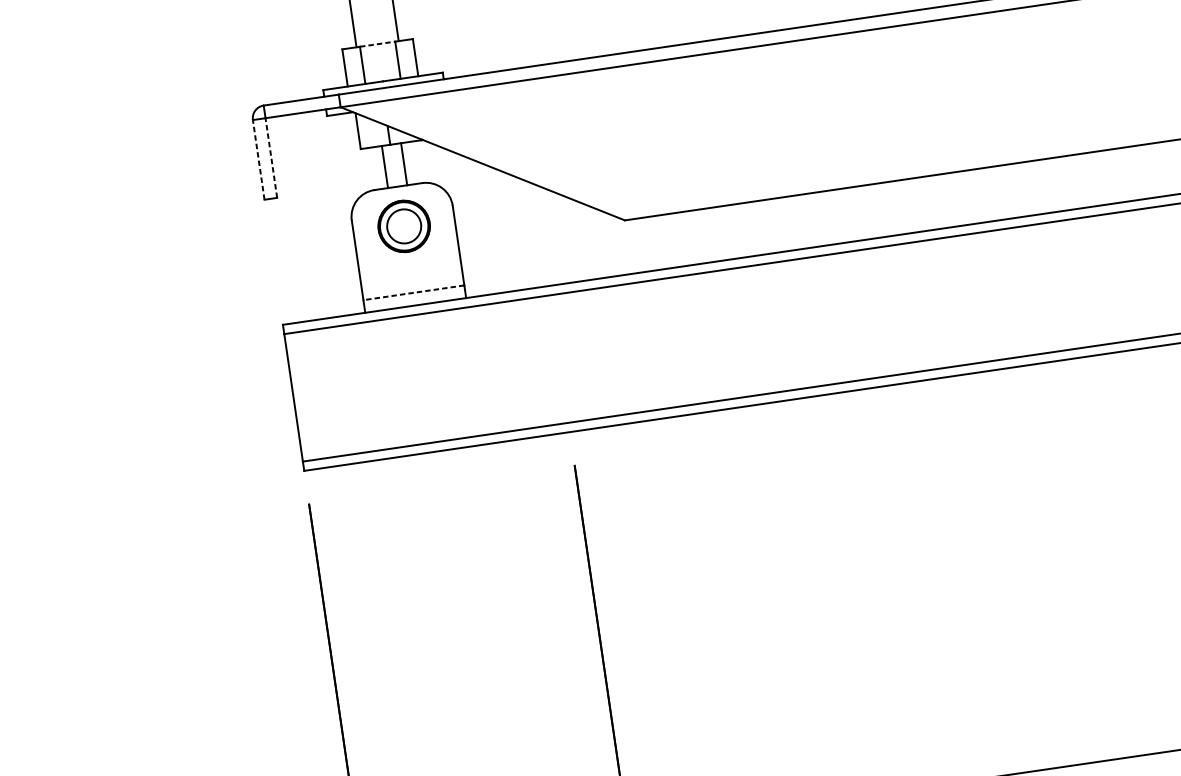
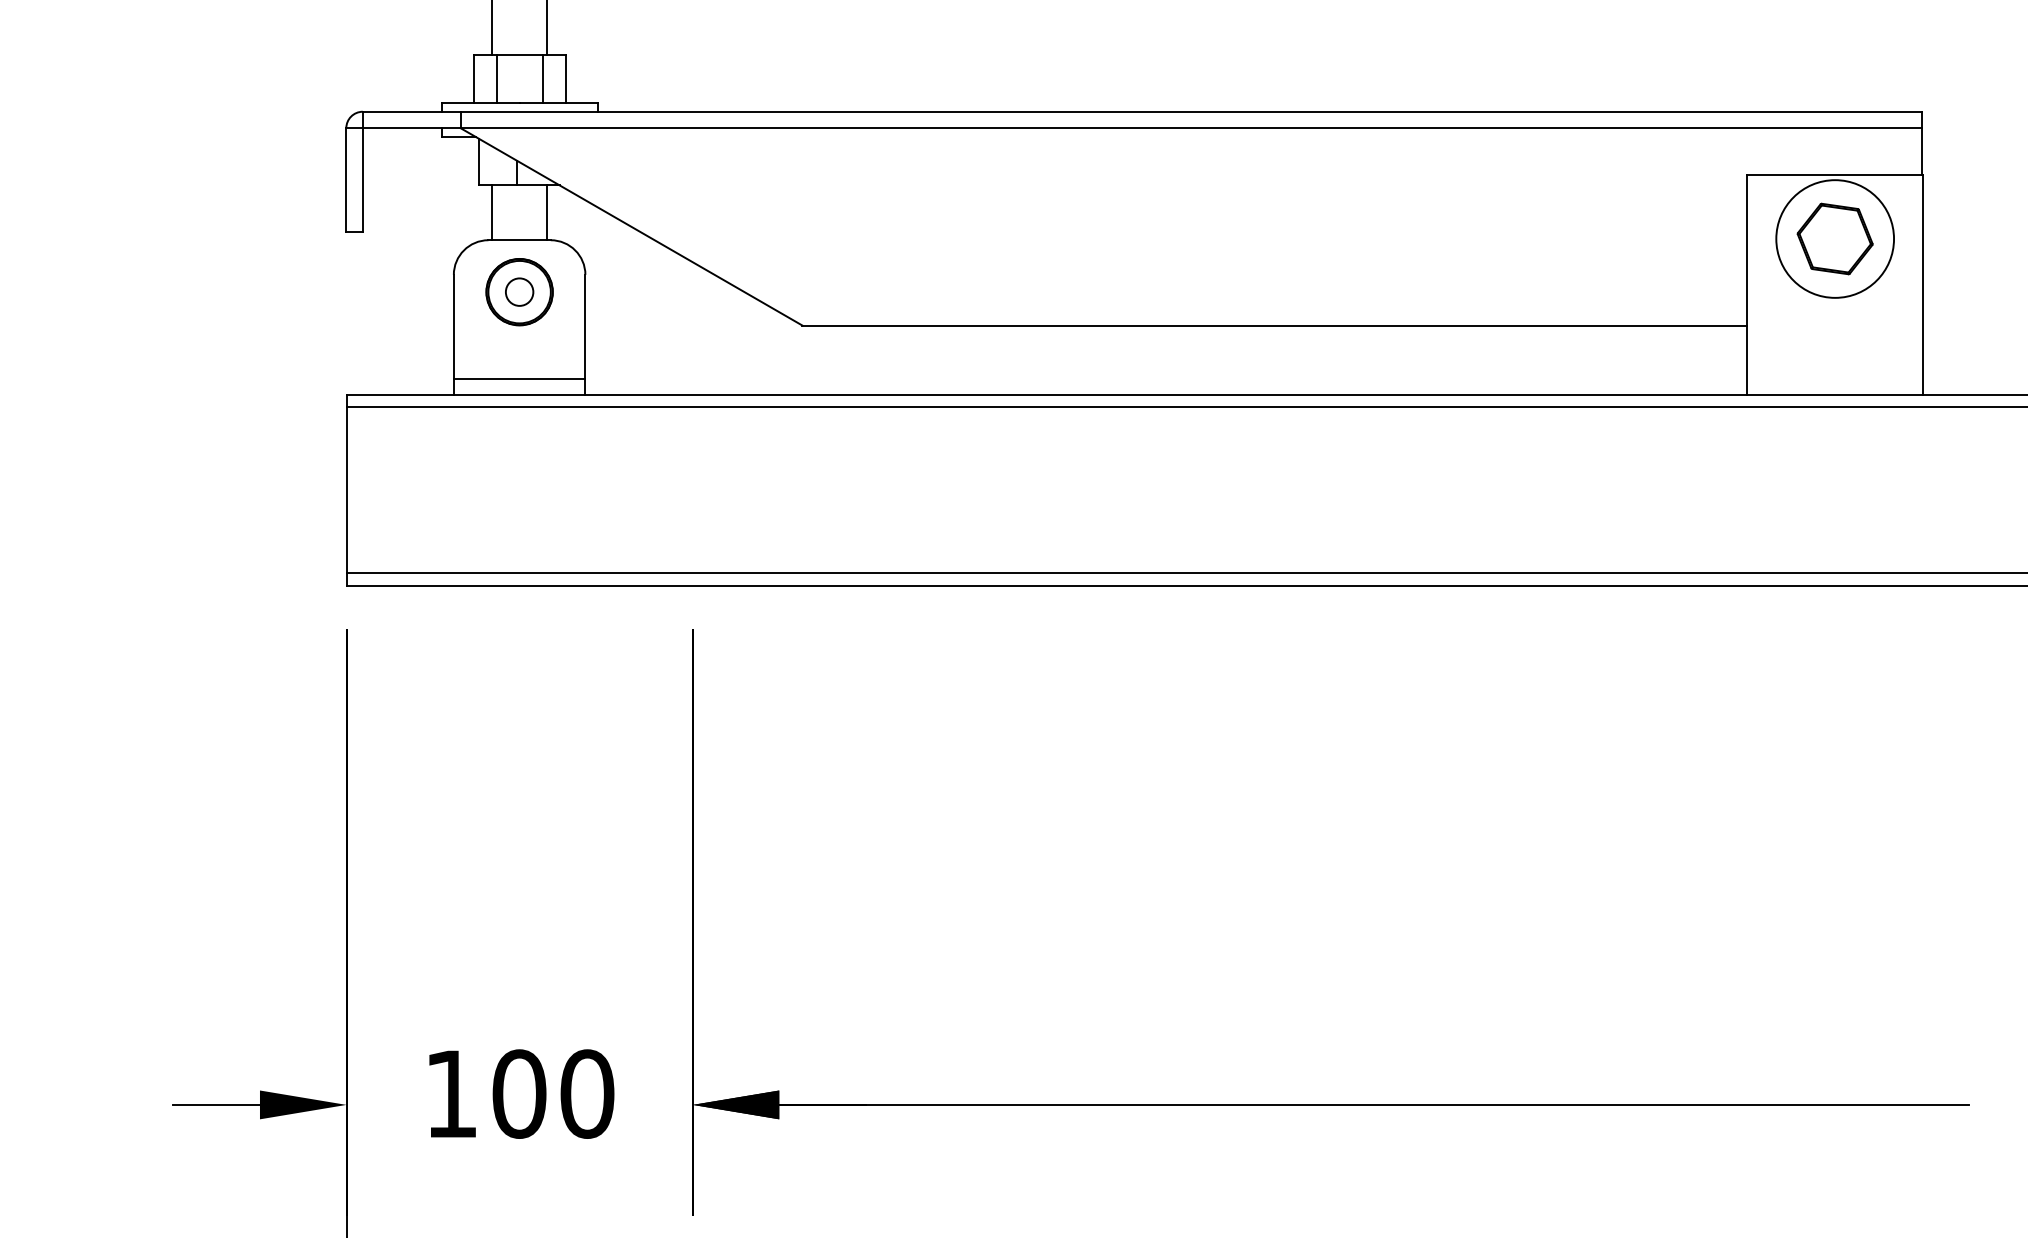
line: (377, 44) -> (519, 54), dashed -> solid
line: (271, 158) -> (362, 180), dashed -> solid
line: (258, 160) -> (346, 180), dashed -> solid
line: (404, 163) -> (492, 212), moved
line: (385, 166) -> (547, 212), moved
circle: (404, 225) -> (519, 291), size x0.62
line: (413, 292) -> (519, 378), dashed -> solid

